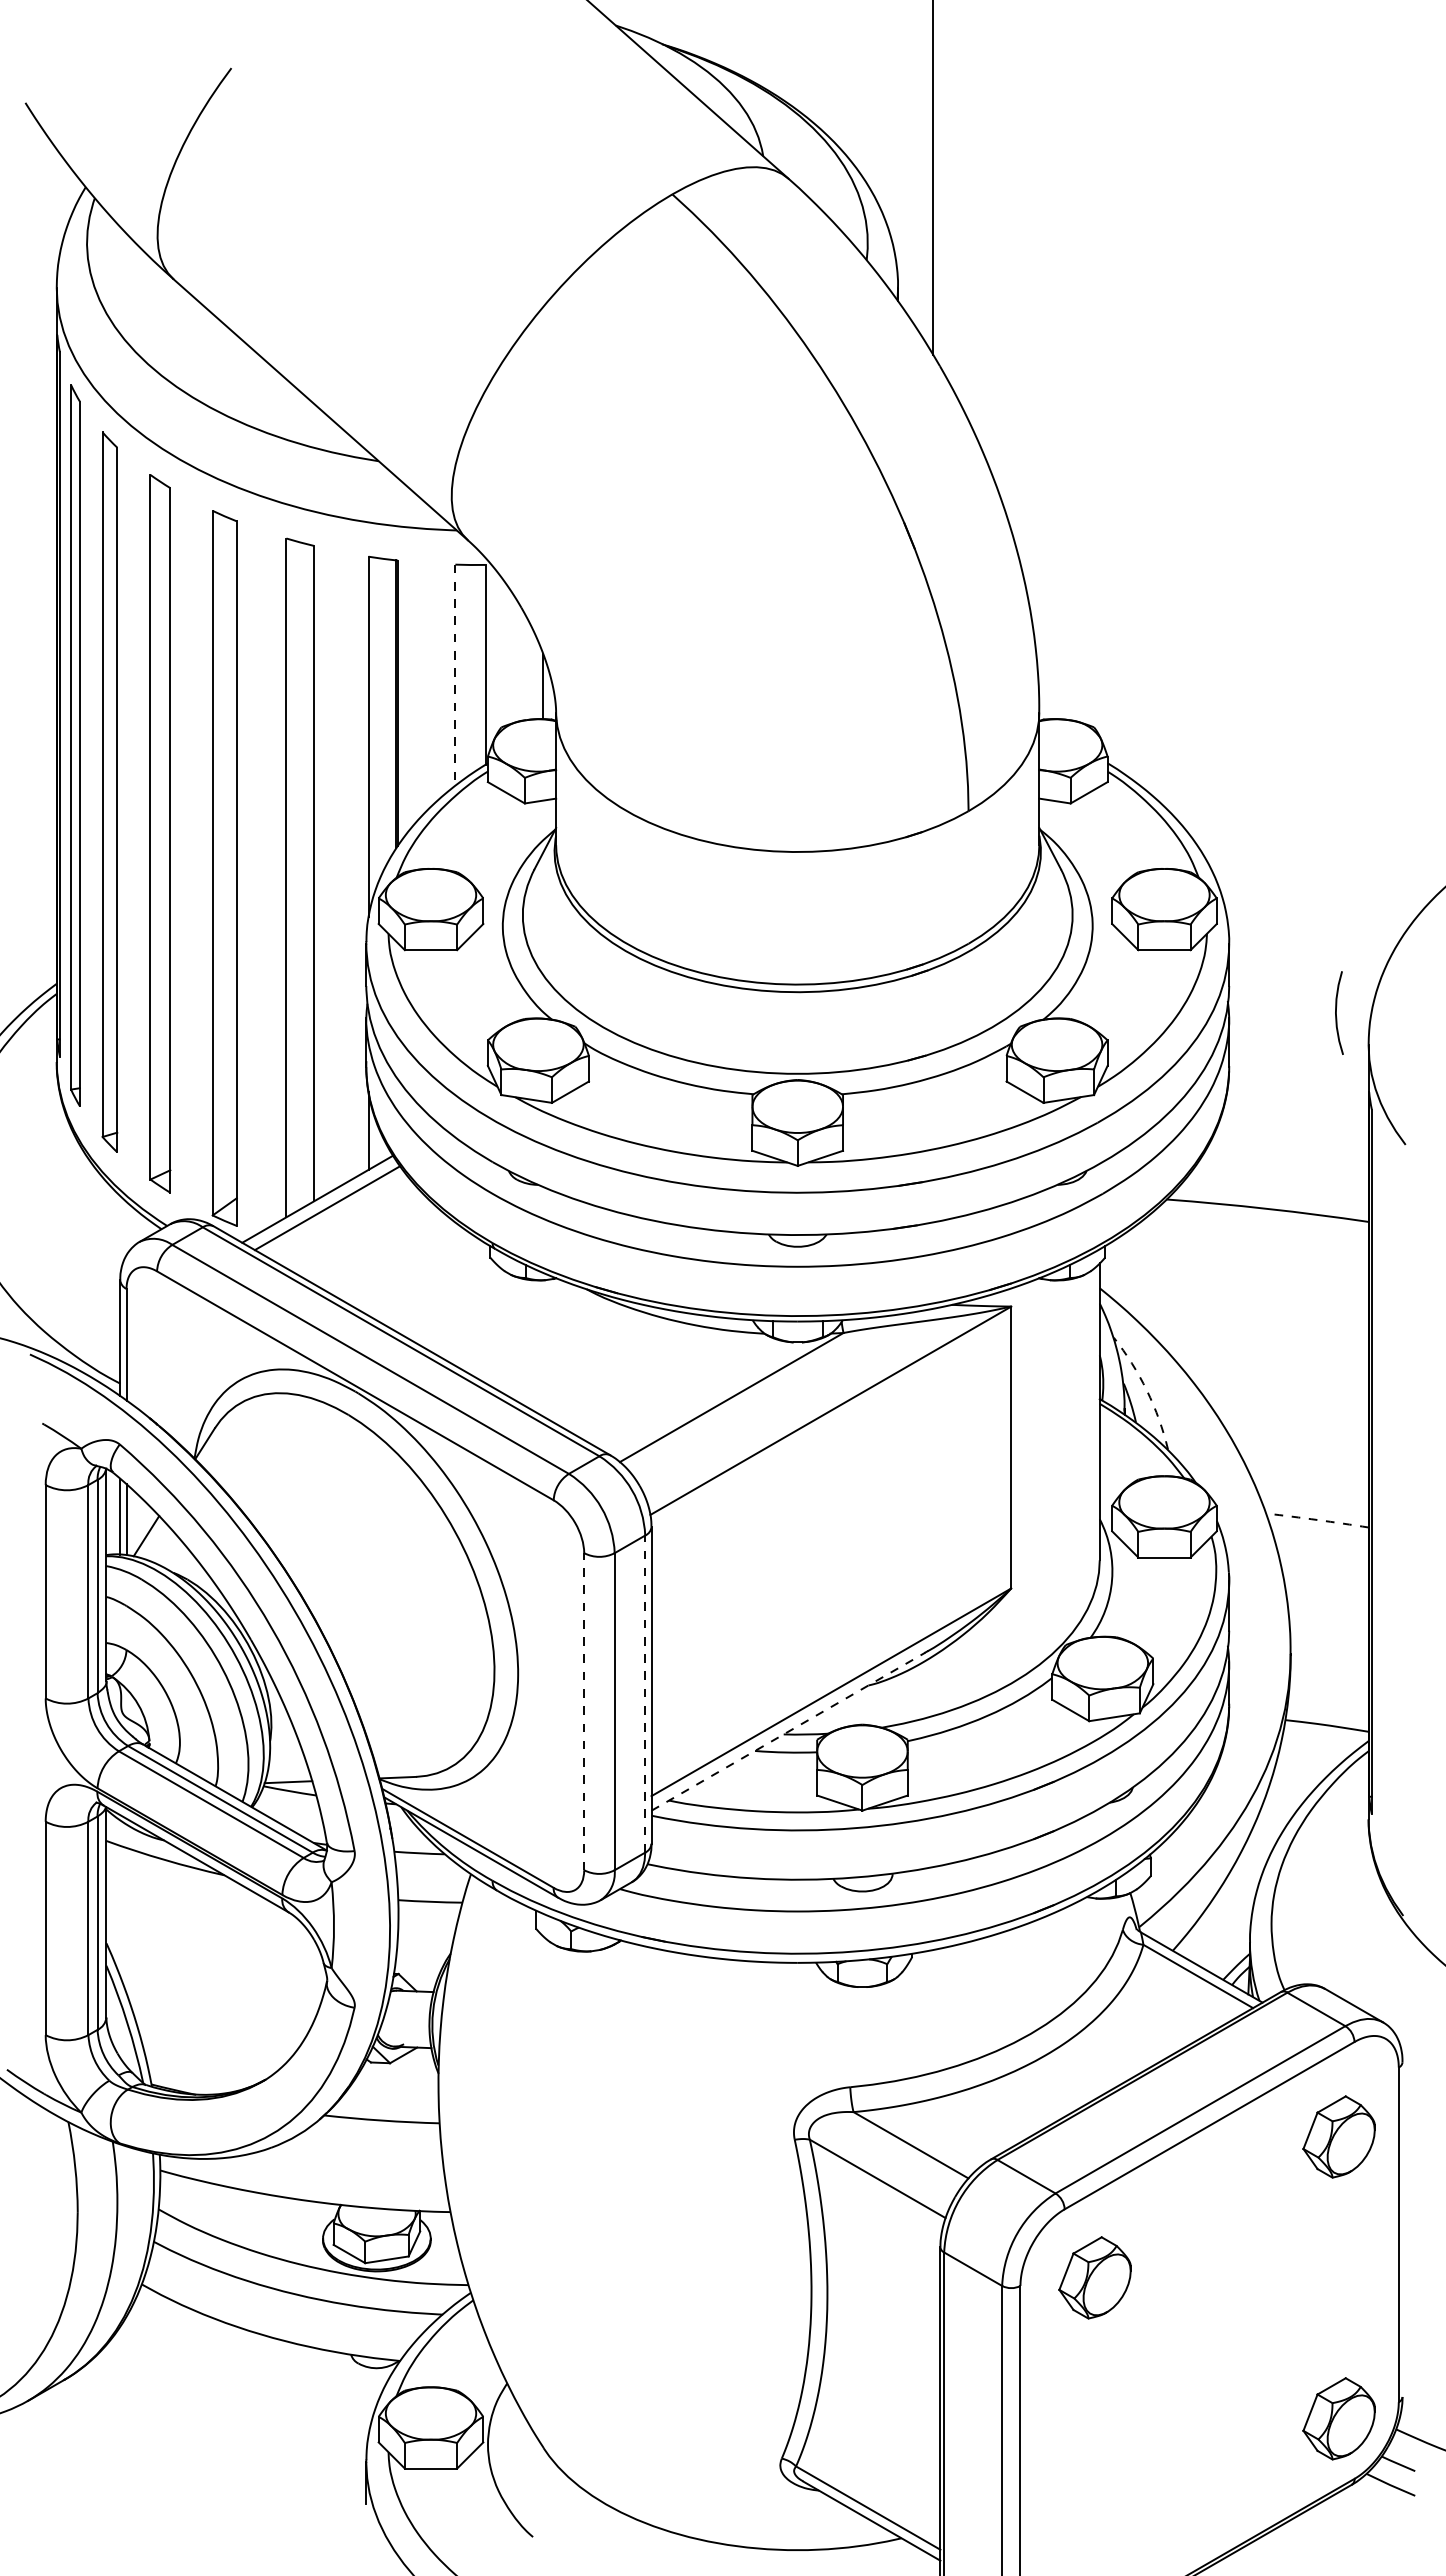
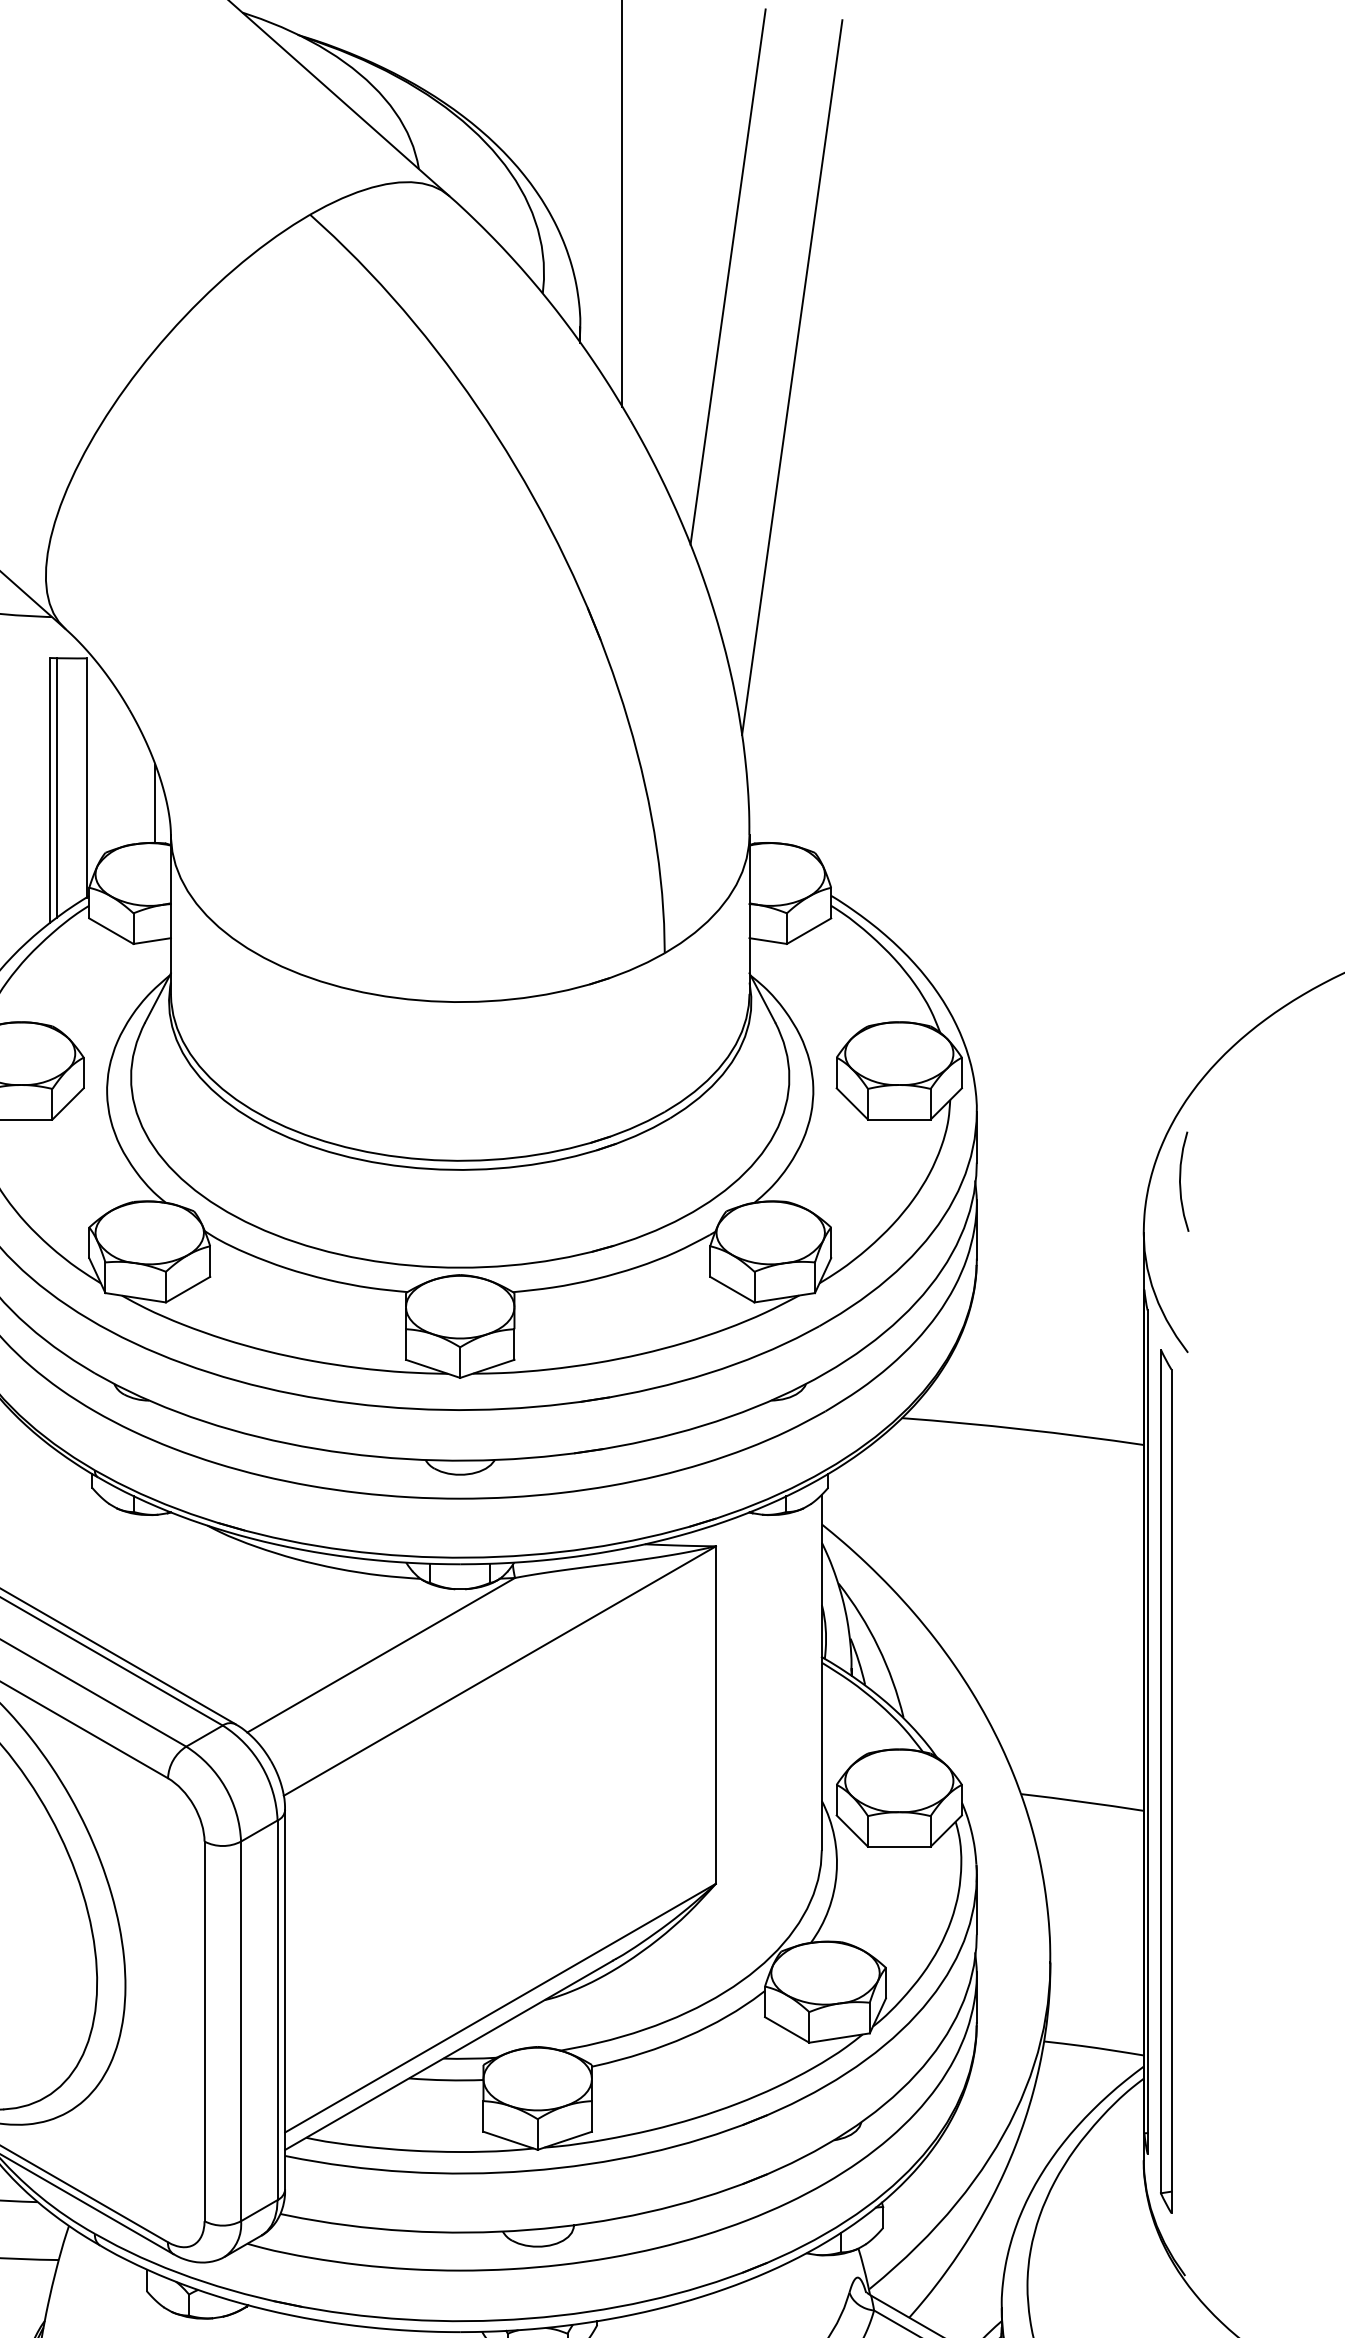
line: (1021, 245) -> (728, 275), added
line: (1074, 330) -> (791, 377), added
line: (461, 672) -> (57, 787), added
line: (455, 675) -> (50, 790), dashed -> solid
curve: (1336, 1012) -> (1180, 1181), moved
arc: (1147, 1390) -> (878, 1646), dashed -> solid
part: (1387, 1502) -> (1166, 1780), added
arc: (1317, 1520) -> (1082, 1802), dashed -> solid
line: (645, 1694) -> (277, 2010), dashed -> solid
line: (584, 1711) -> (204, 2031), dashed -> solid
line: (788, 1731) -> (449, 2055), dashed -> solid

